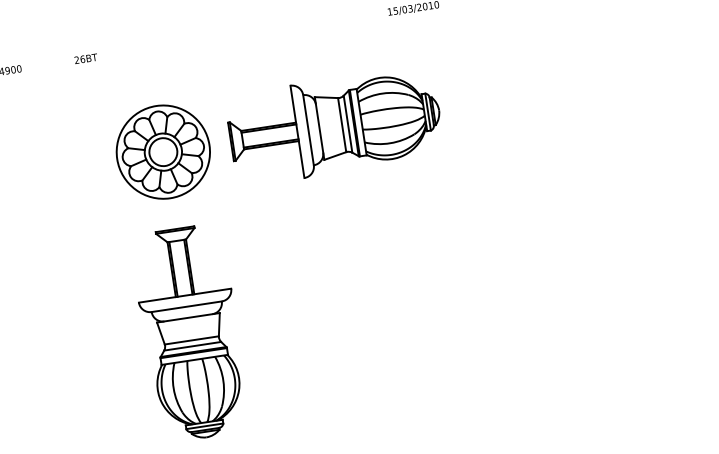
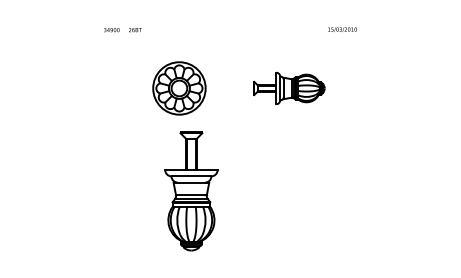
text: (86, 59) -> (135, 30), moved
part: (335, 126) -> (289, 88), size x0.6
part: (163, 152) -> (179, 88), moved

